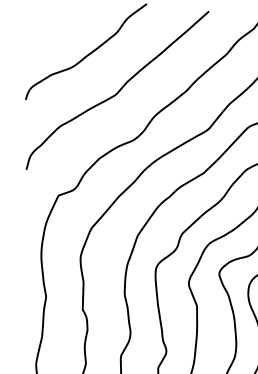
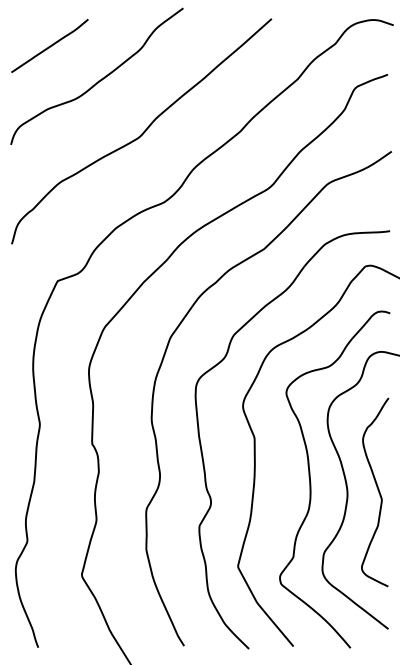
curve: (53, 30) -> (50, 45), added

